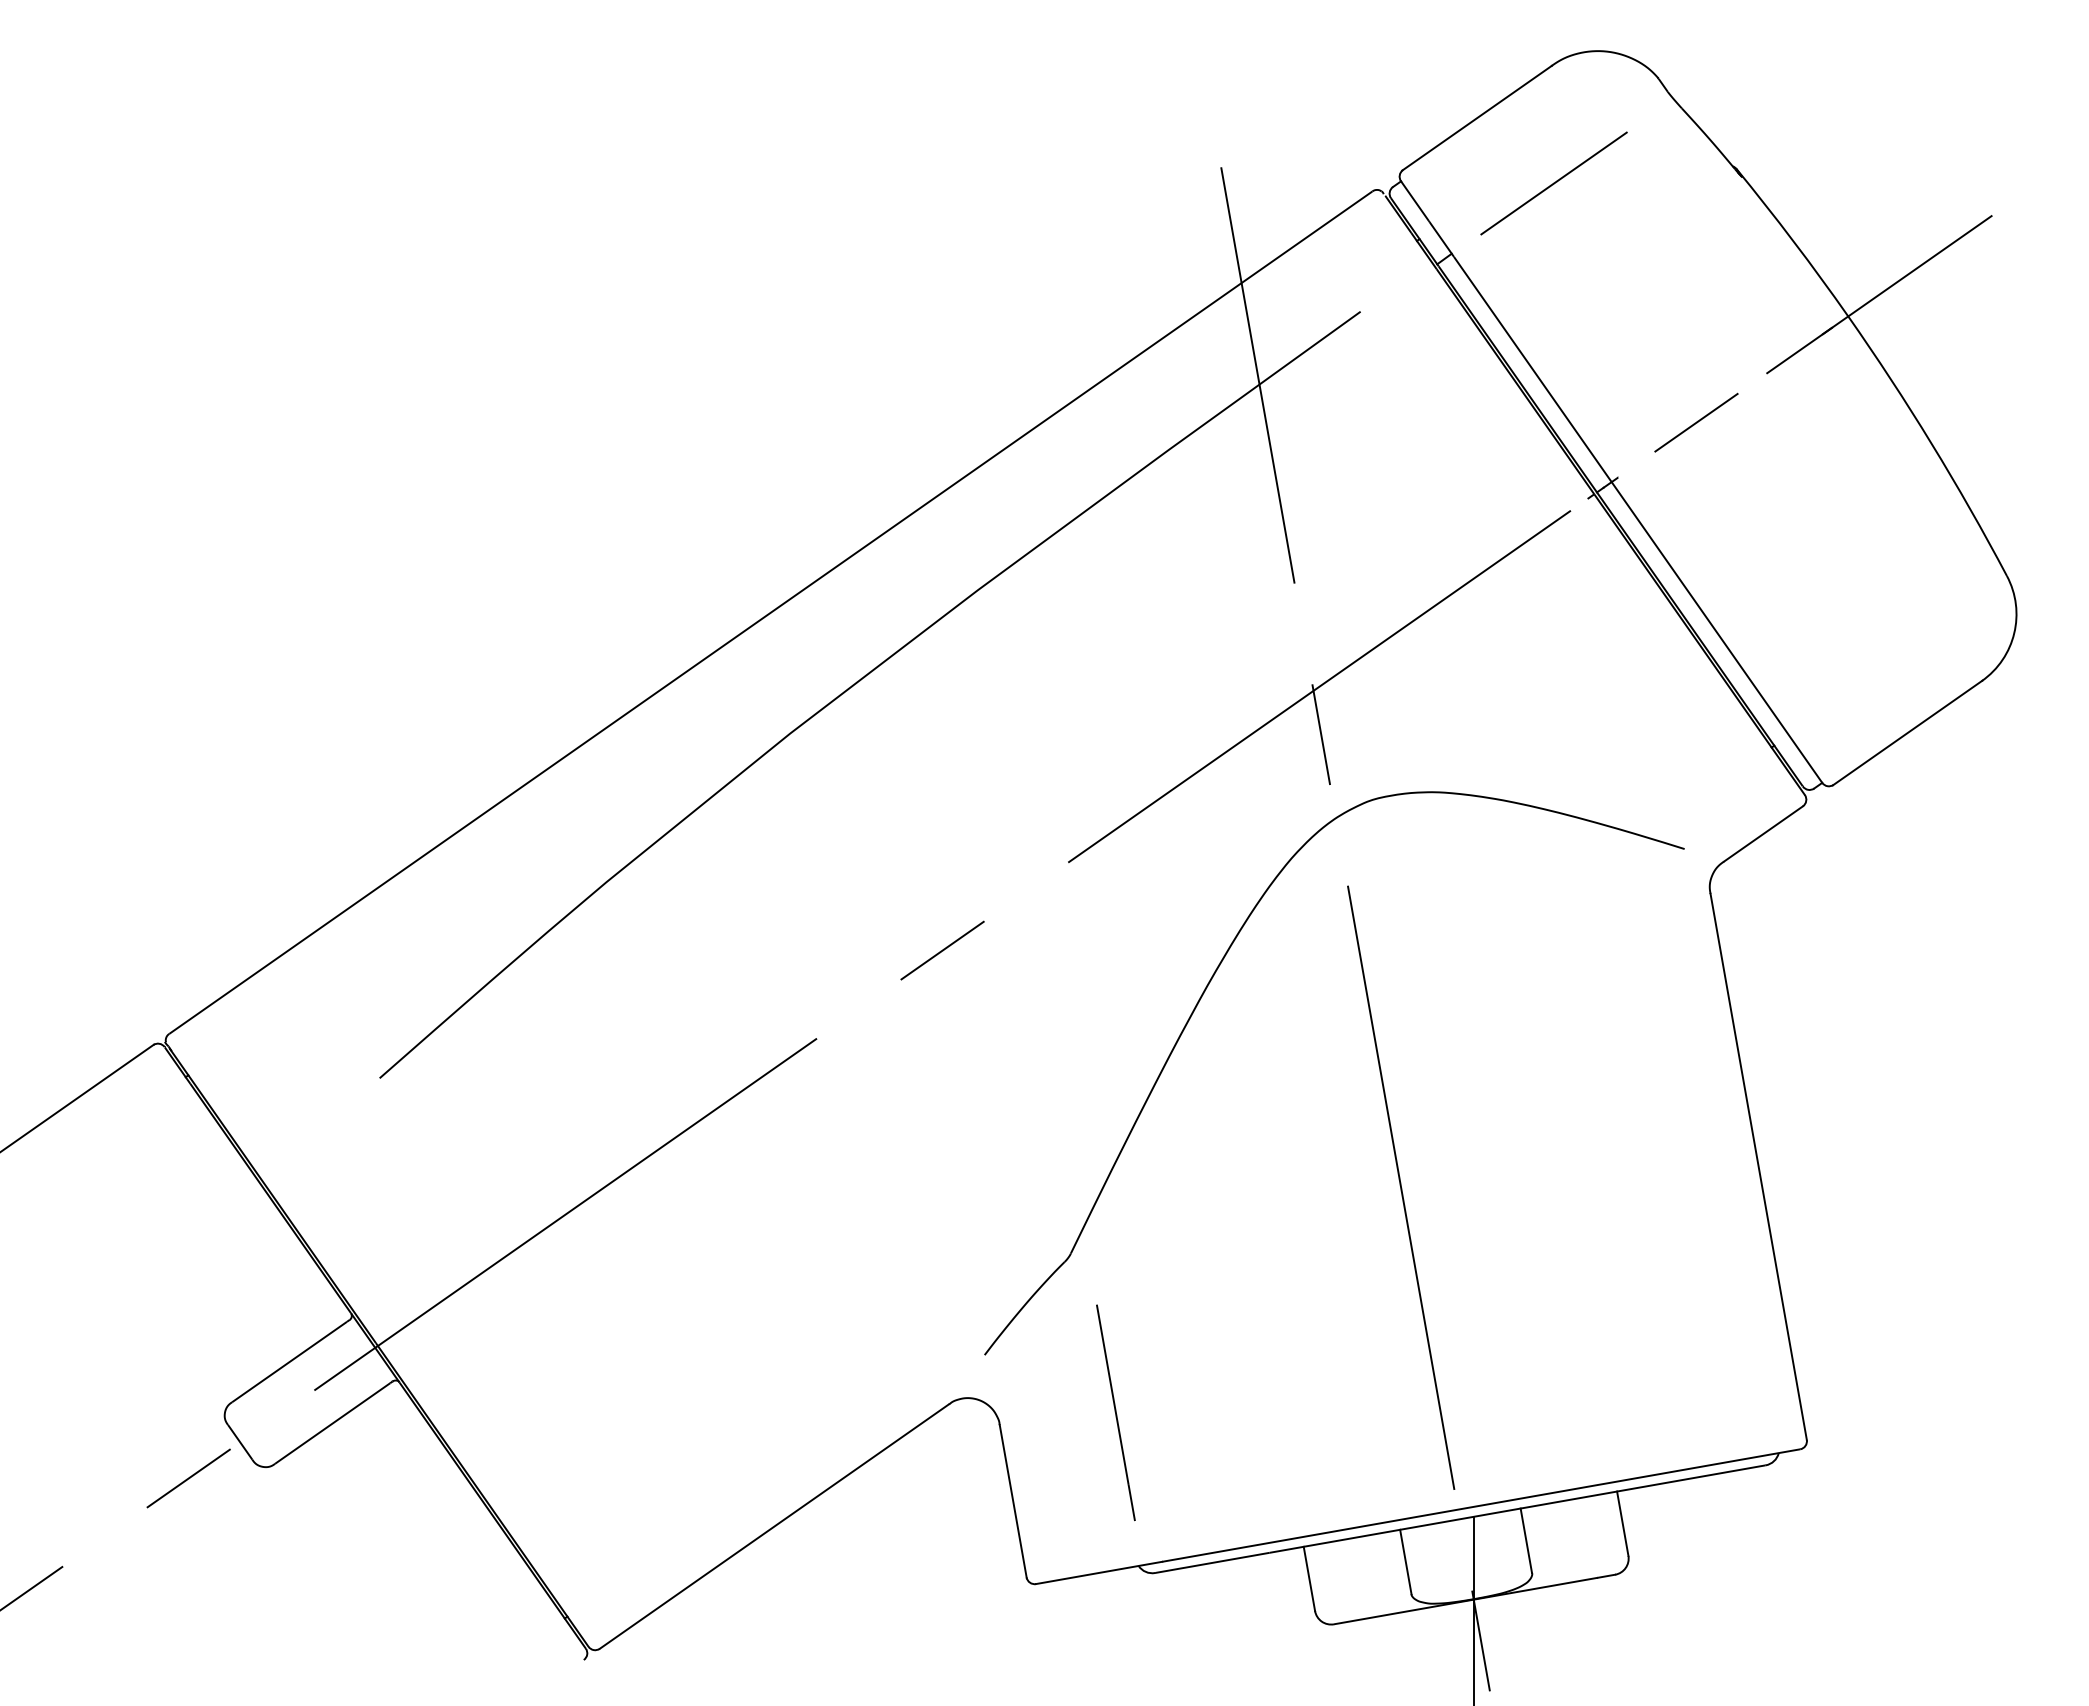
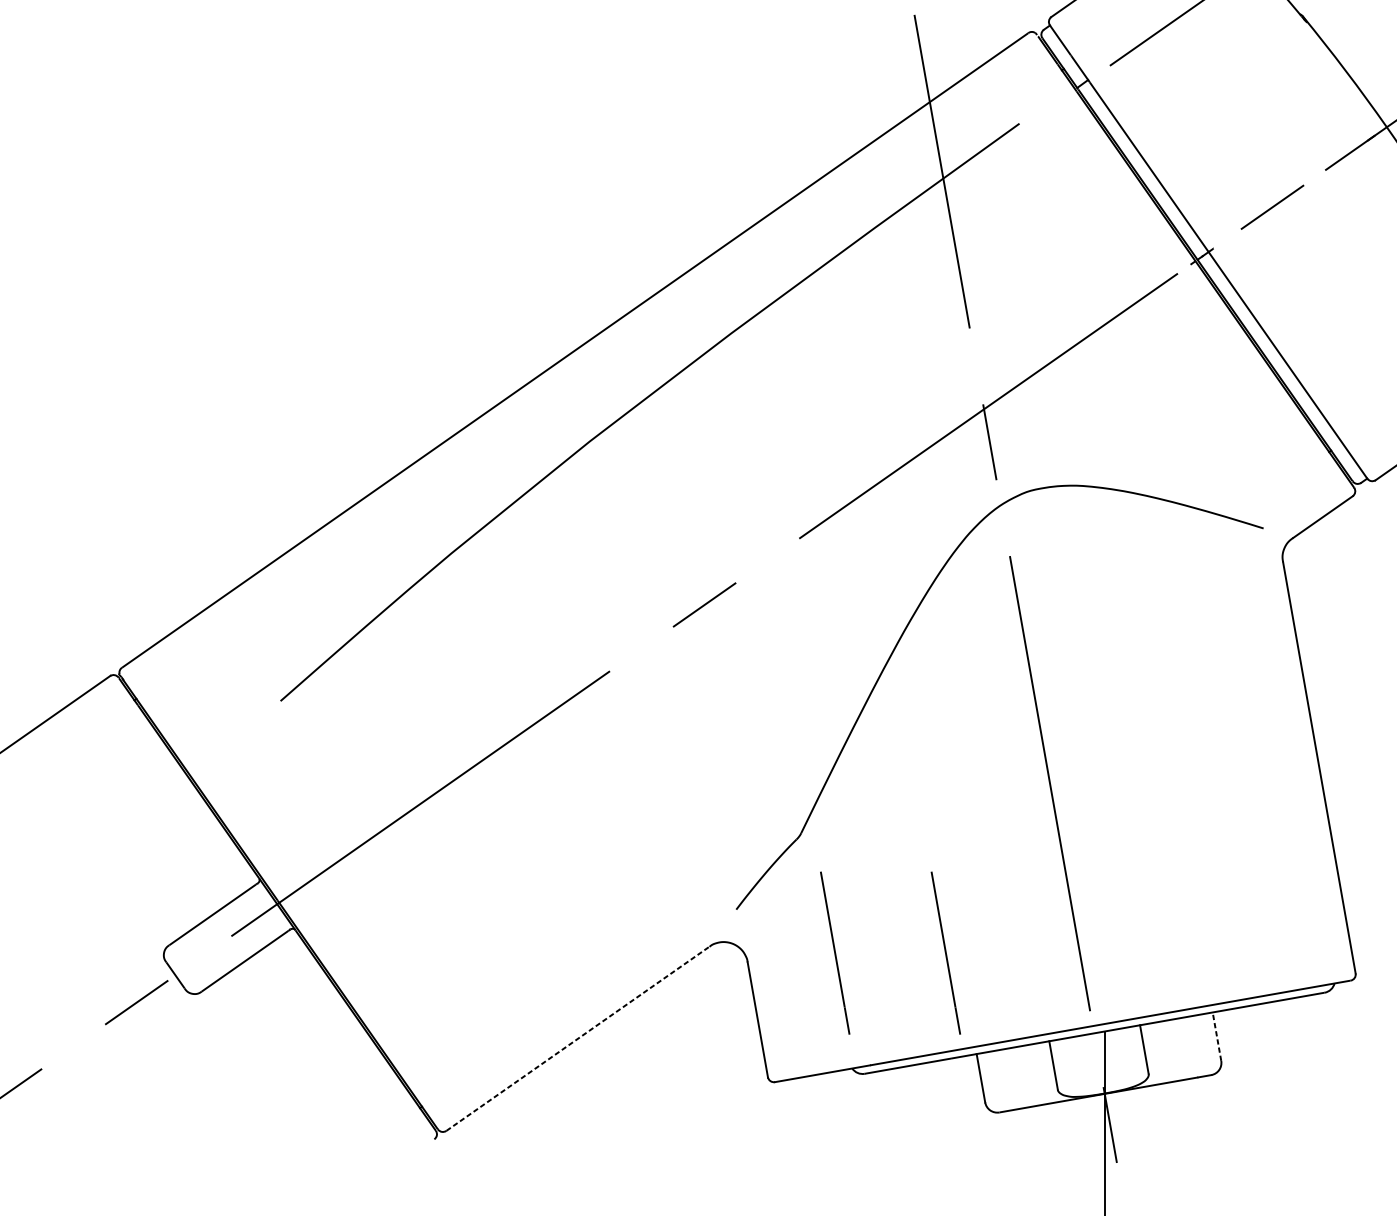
line: (1262, 1412) -> (945, 952), added
line: (1622, 1523) -> (1216, 1036), solid -> dashed
line: (774, 1526) -> (577, 1038), solid -> dashed

